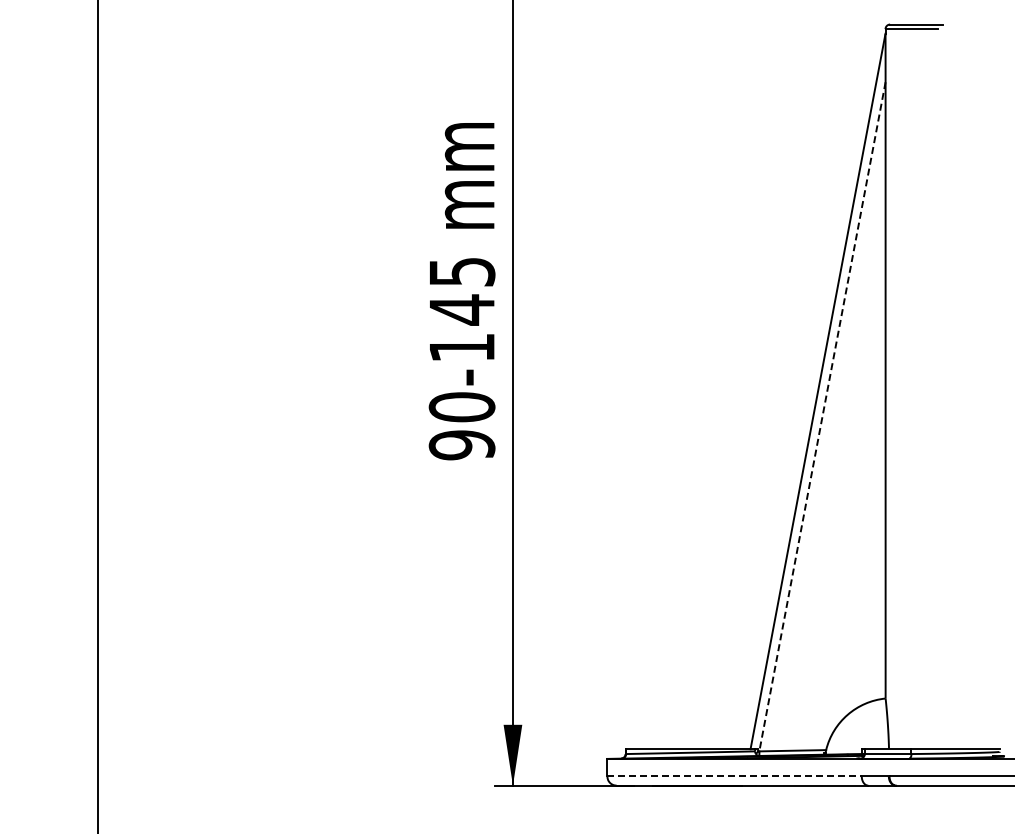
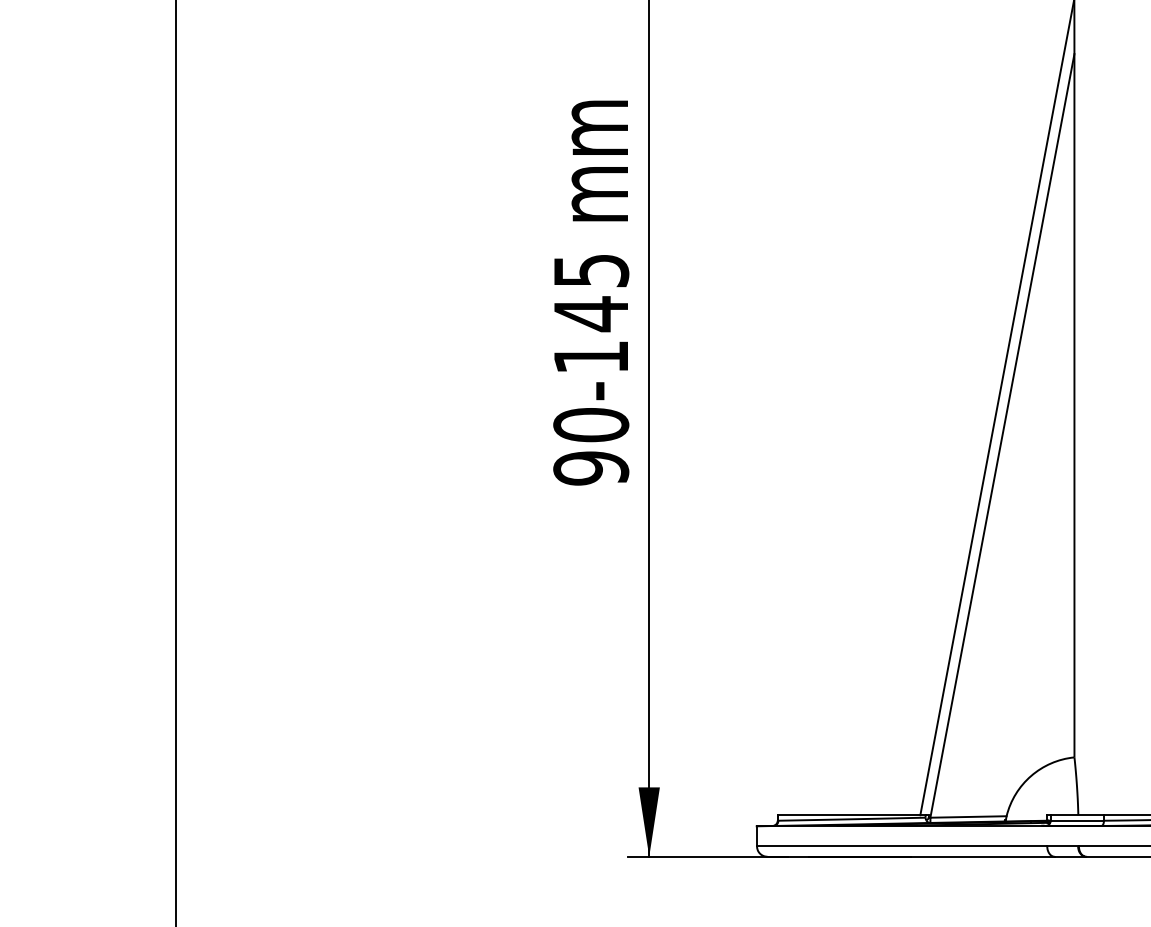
line: (822, 416) -> (1002, 435), dashed -> solid
line: (735, 776) -> (903, 846), dashed -> solid

